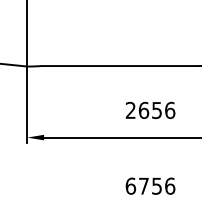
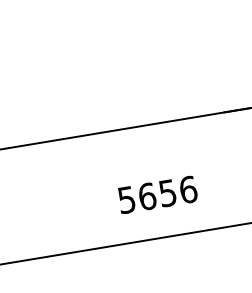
text: (130, 110) -> (126, 200), 2656 -> 5656

